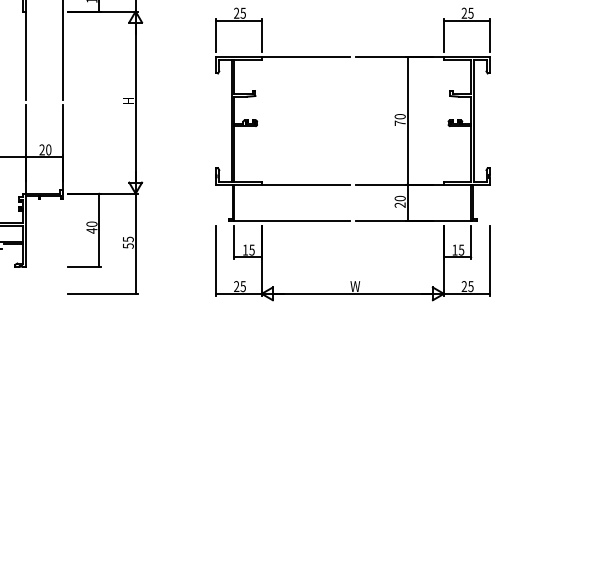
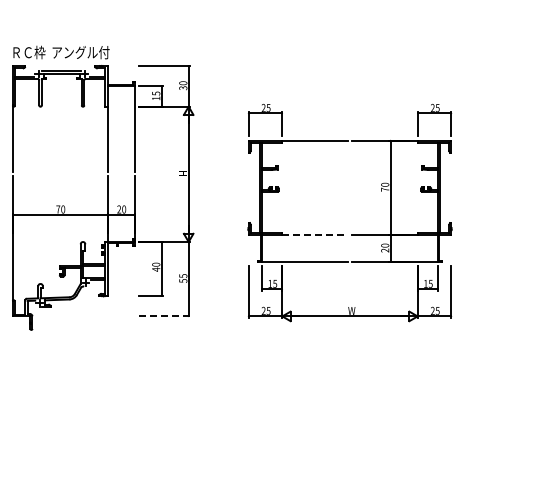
line: (306, 184) -> (315, 235), solid -> dashed
line: (103, 293) -> (164, 316), solid -> dashed

